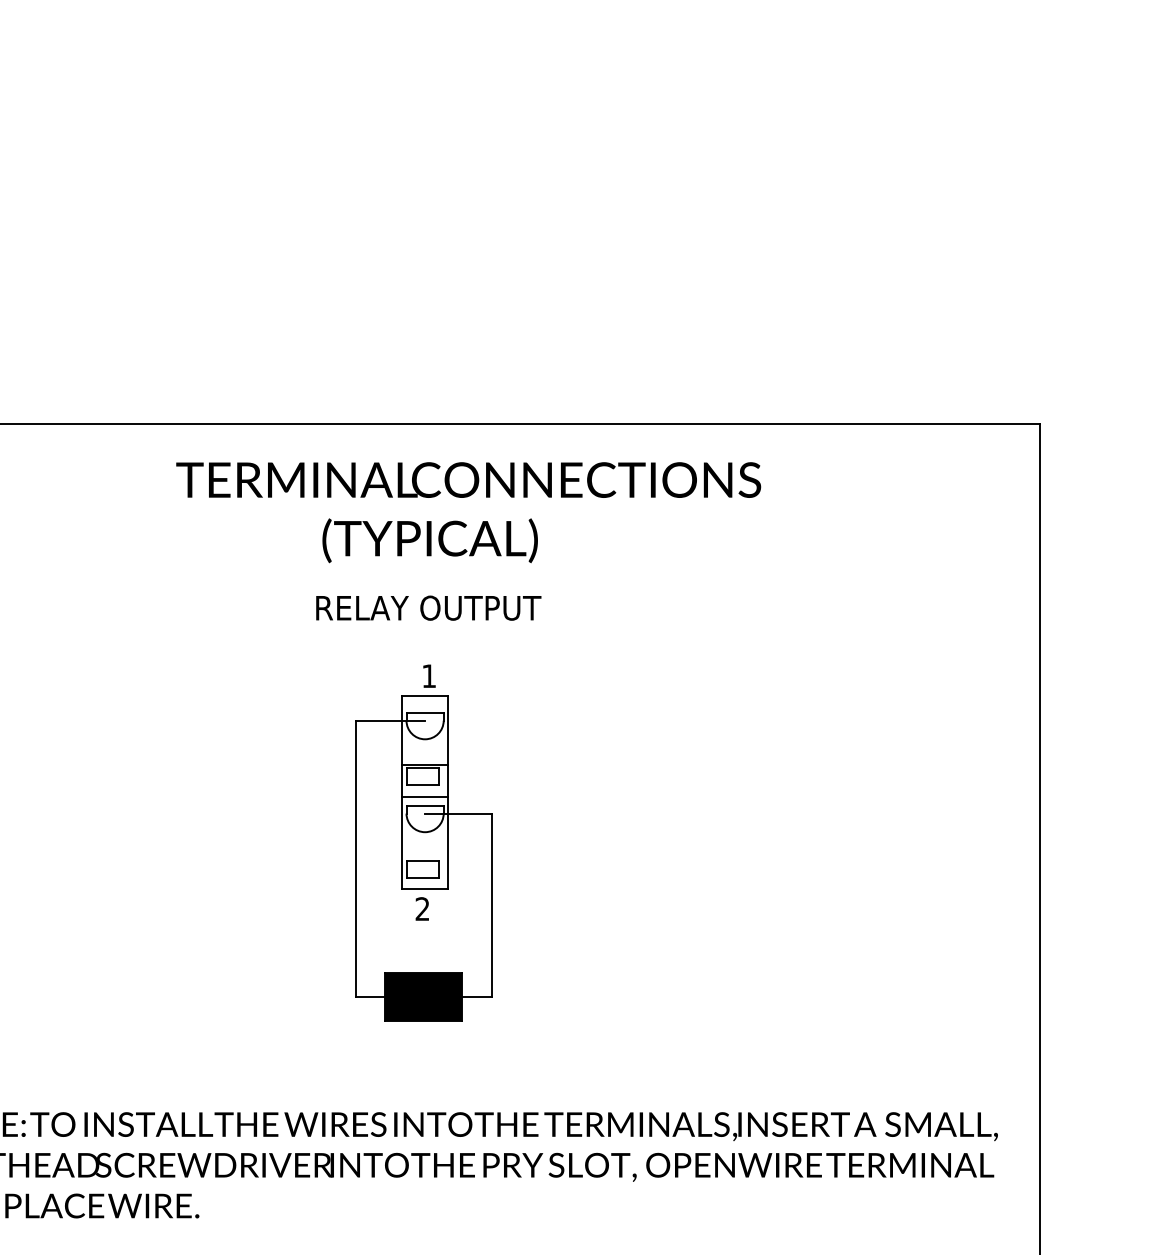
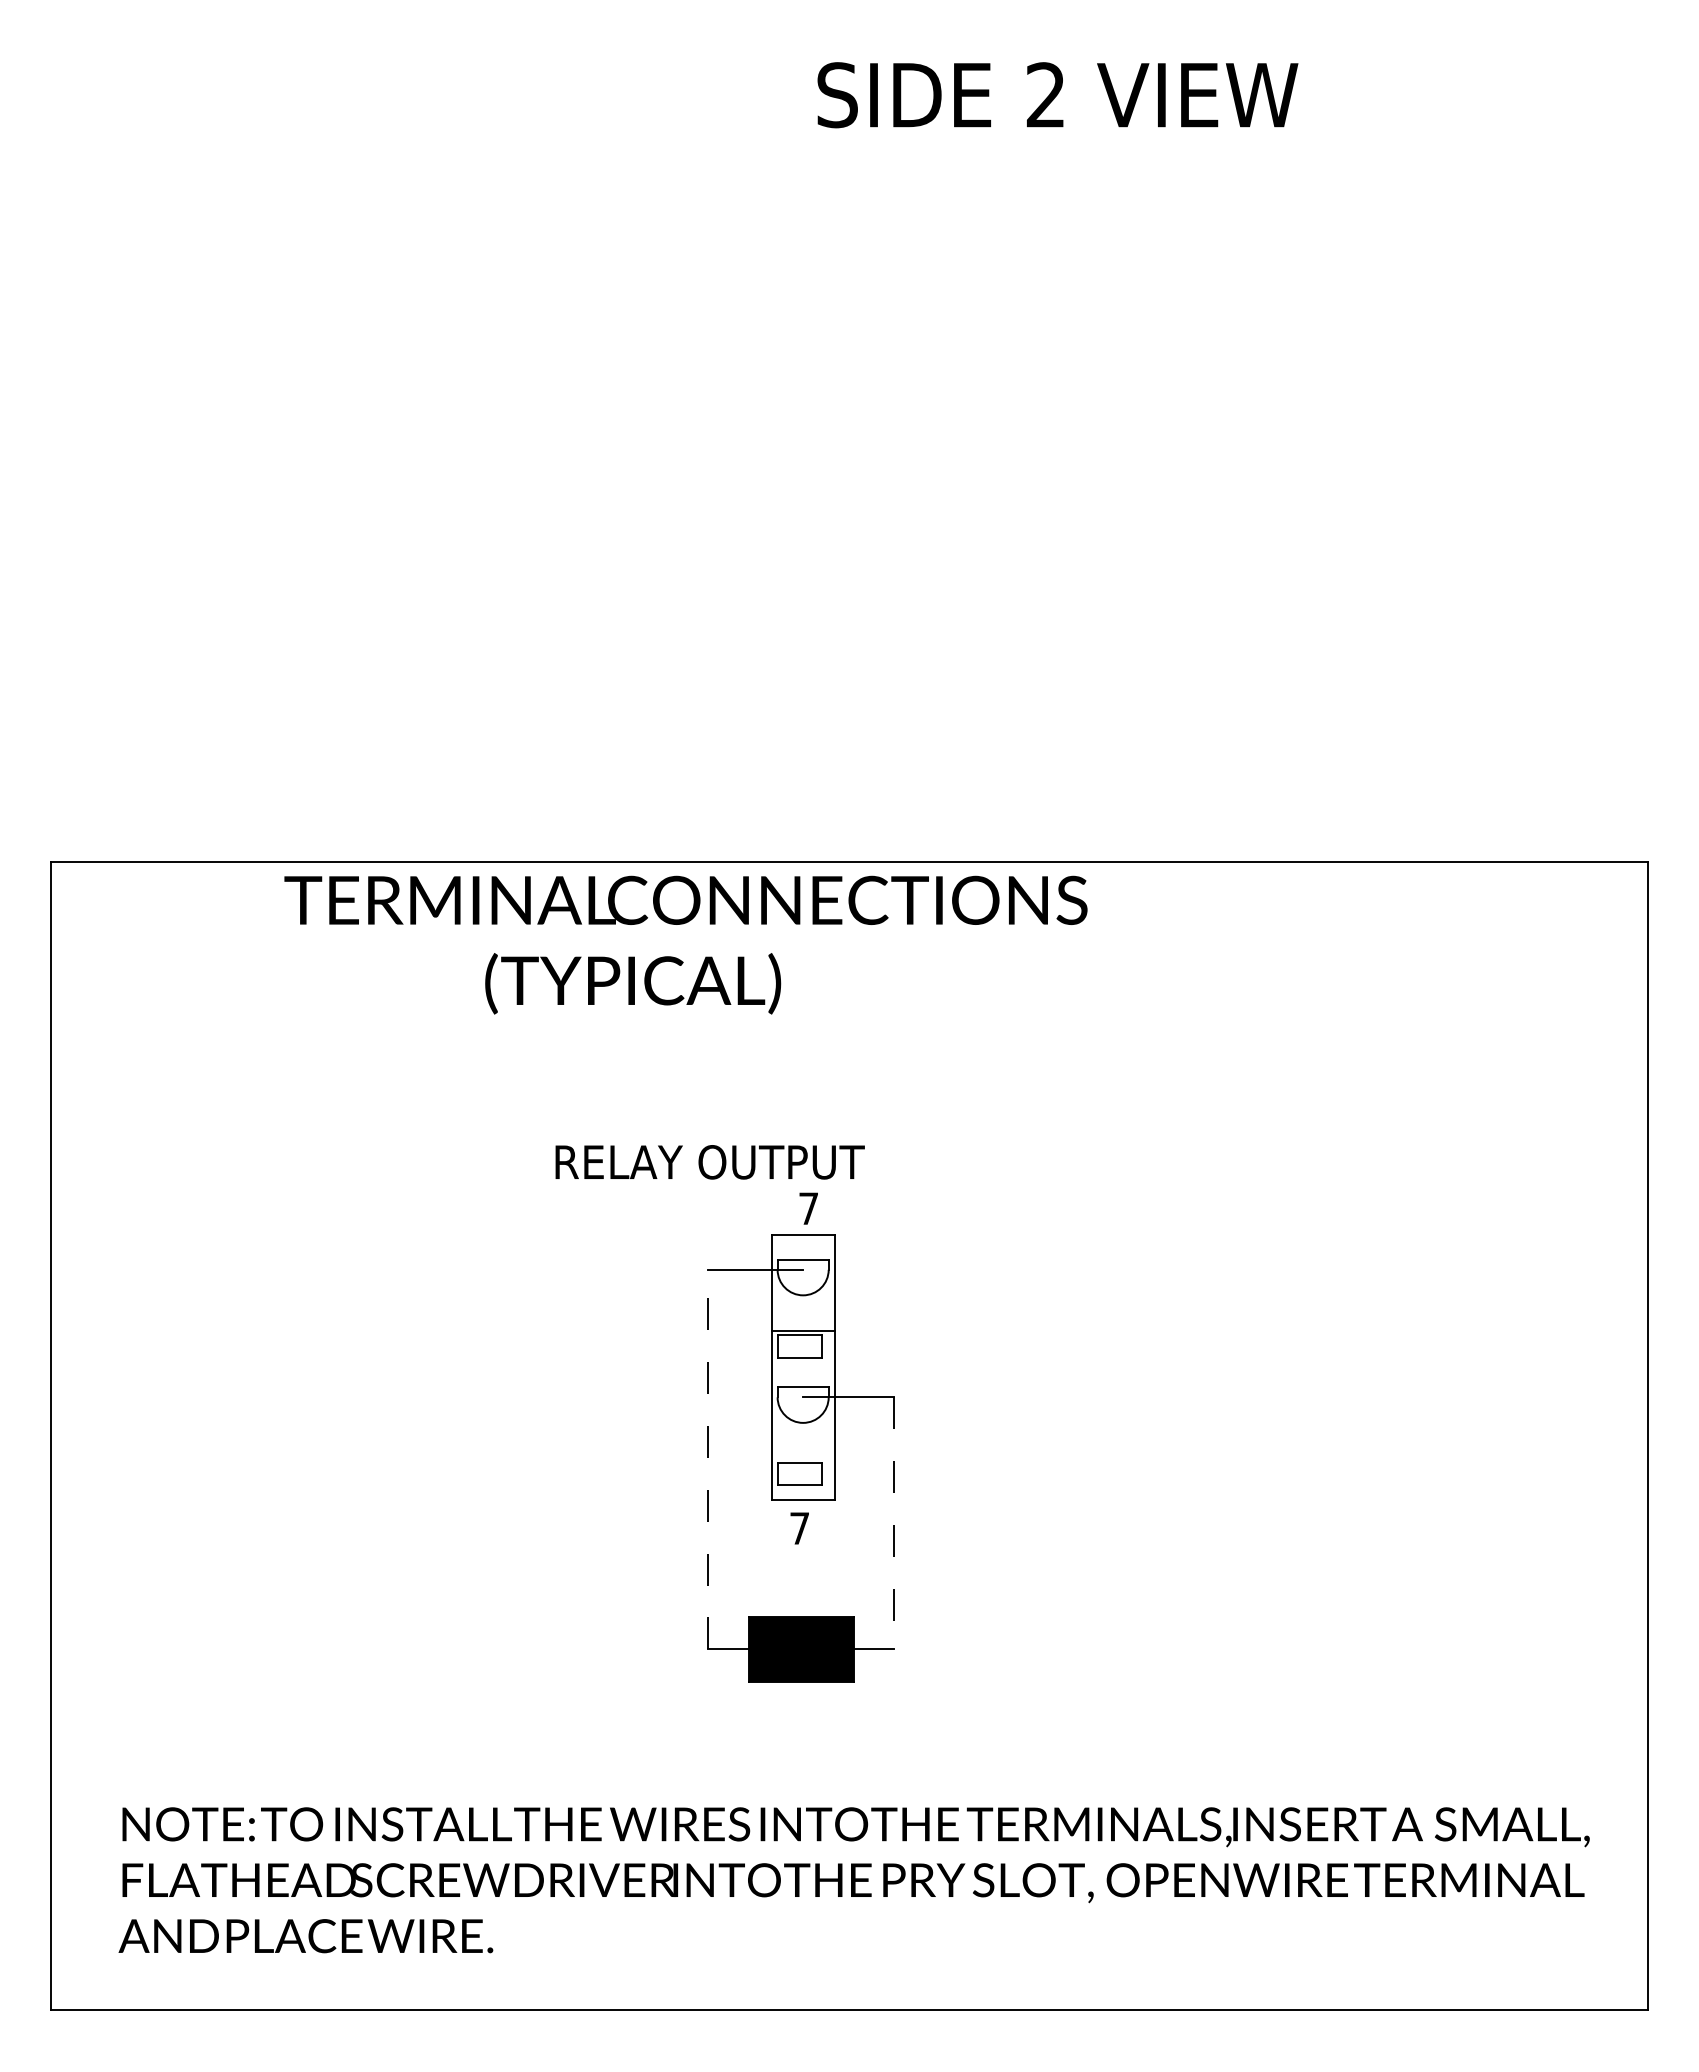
text: (468, 512) -> (685, 944), moved
text: (428, 608) -> (709, 1162), moved
text: (429, 676) -> (808, 1208), 1 -> 7
line: (424, 796) -> (802, 1374), removed
line: (356, 858) -> (708, 1459), solid -> dashed
line: (491, 905) -> (894, 1523), solid -> dashed
text: (422, 909) -> (799, 1528), 2 -> 7

